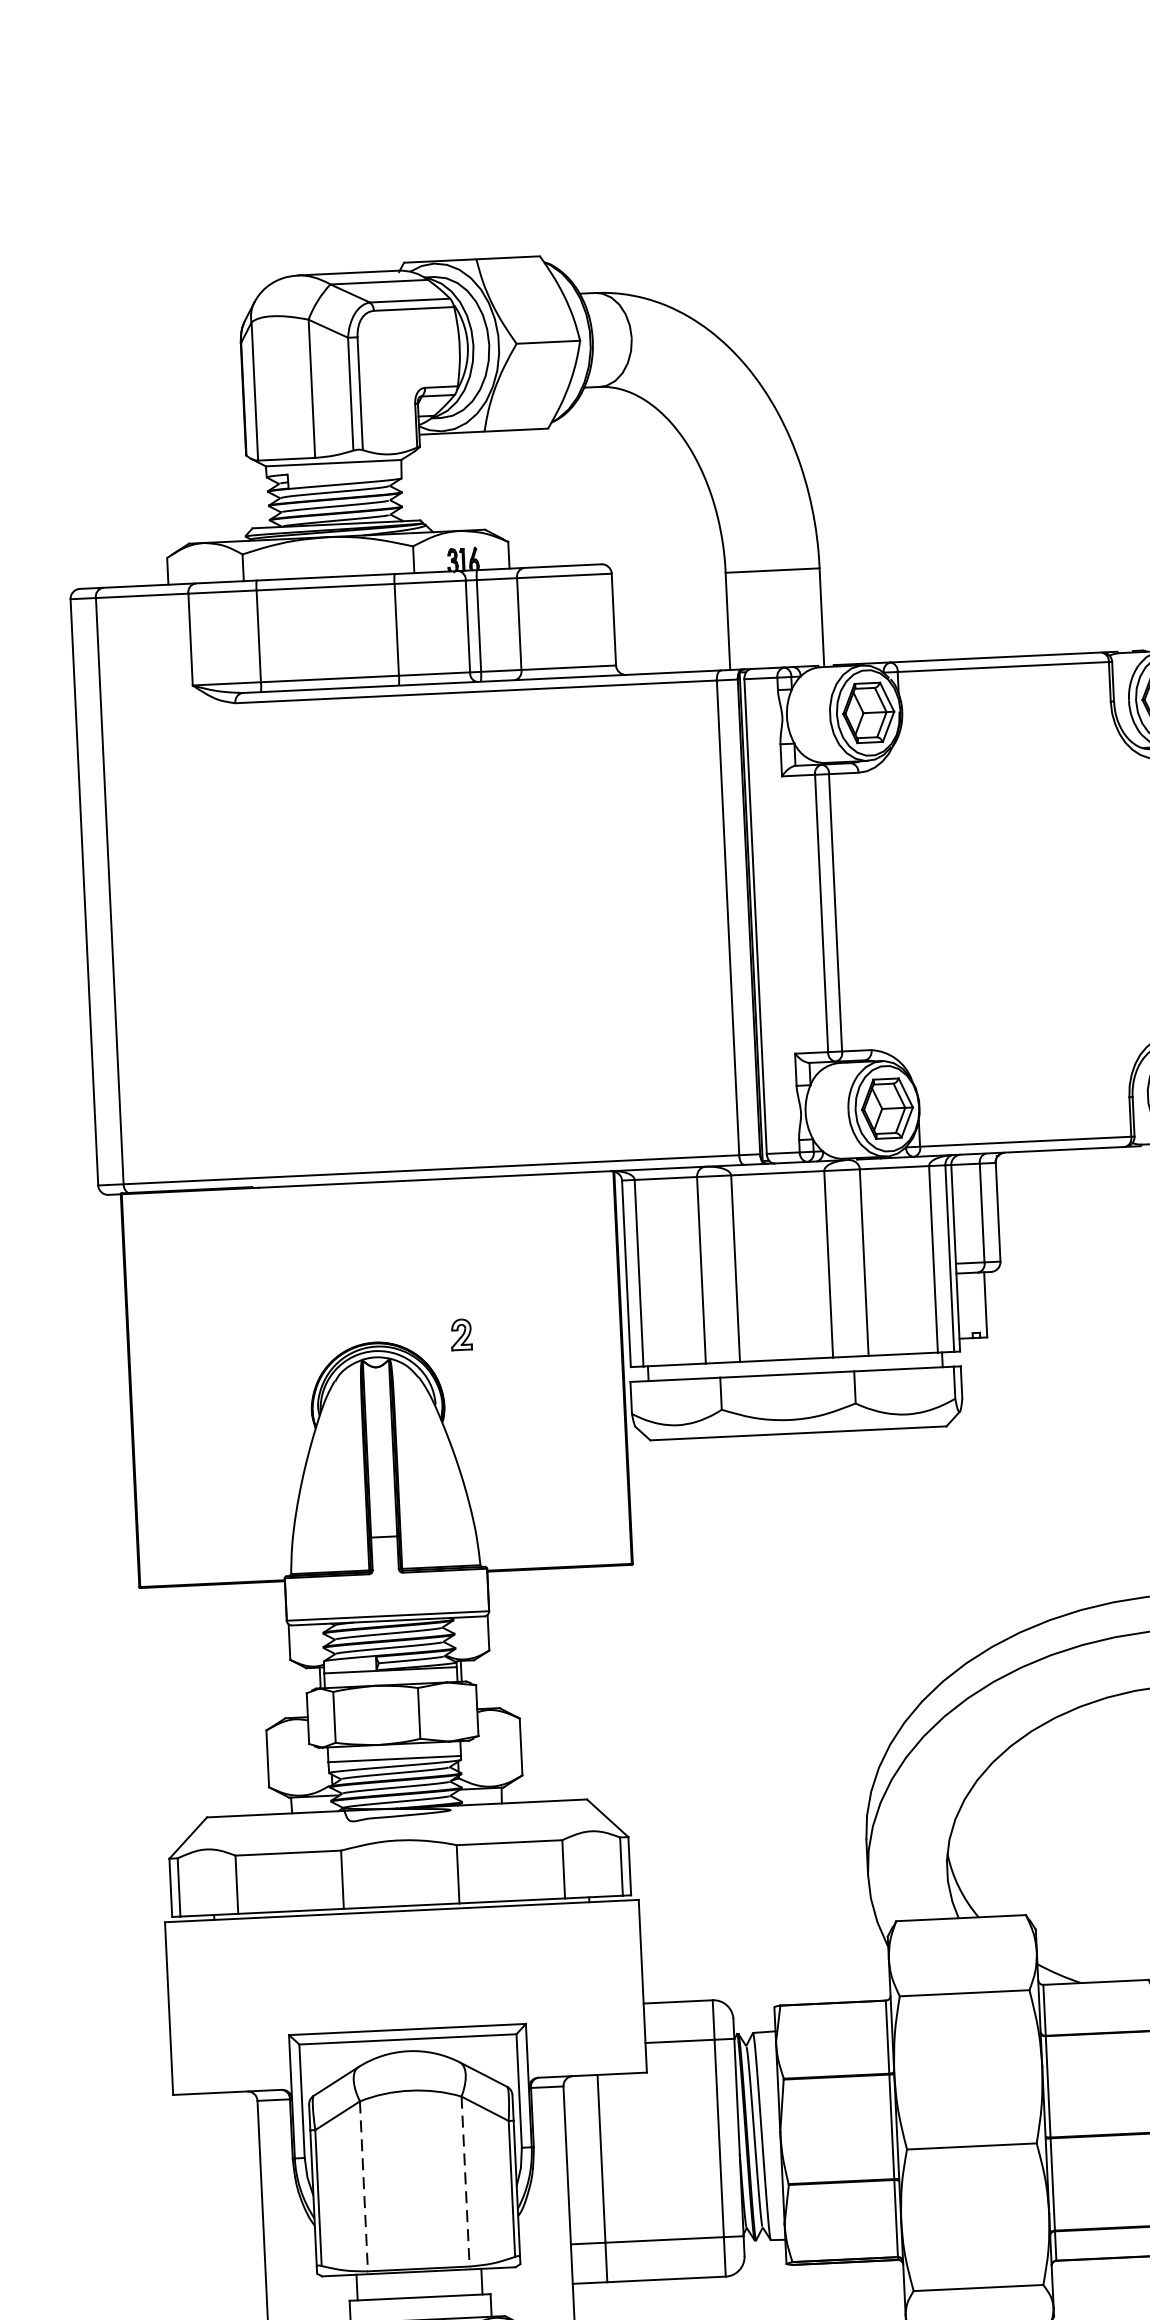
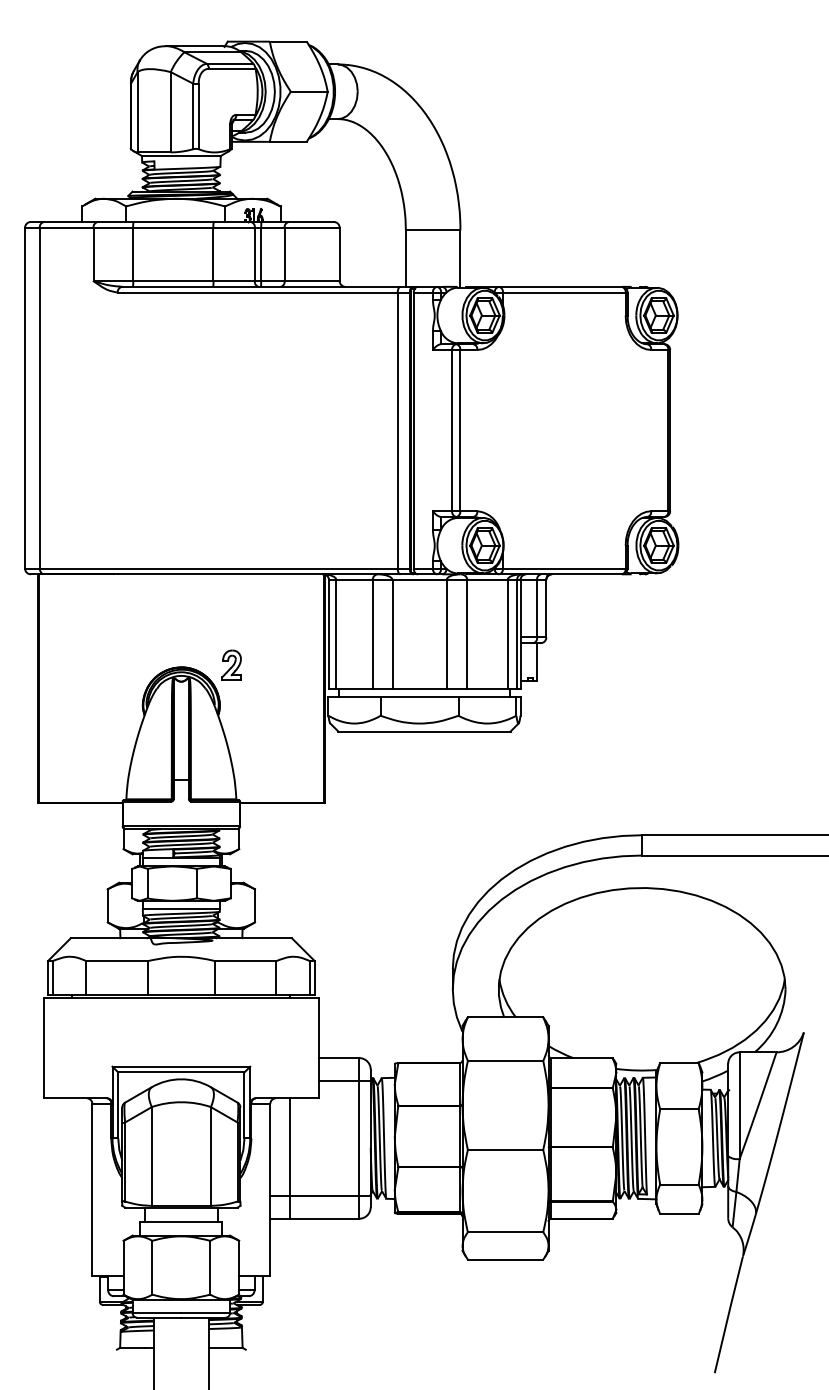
part: (461, 1333) -> (231, 664), size x1.67
line: (464, 2183) -> (210, 1157), dashed -> solid
line: (363, 2188) -> (151, 1157), dashed -> solid

